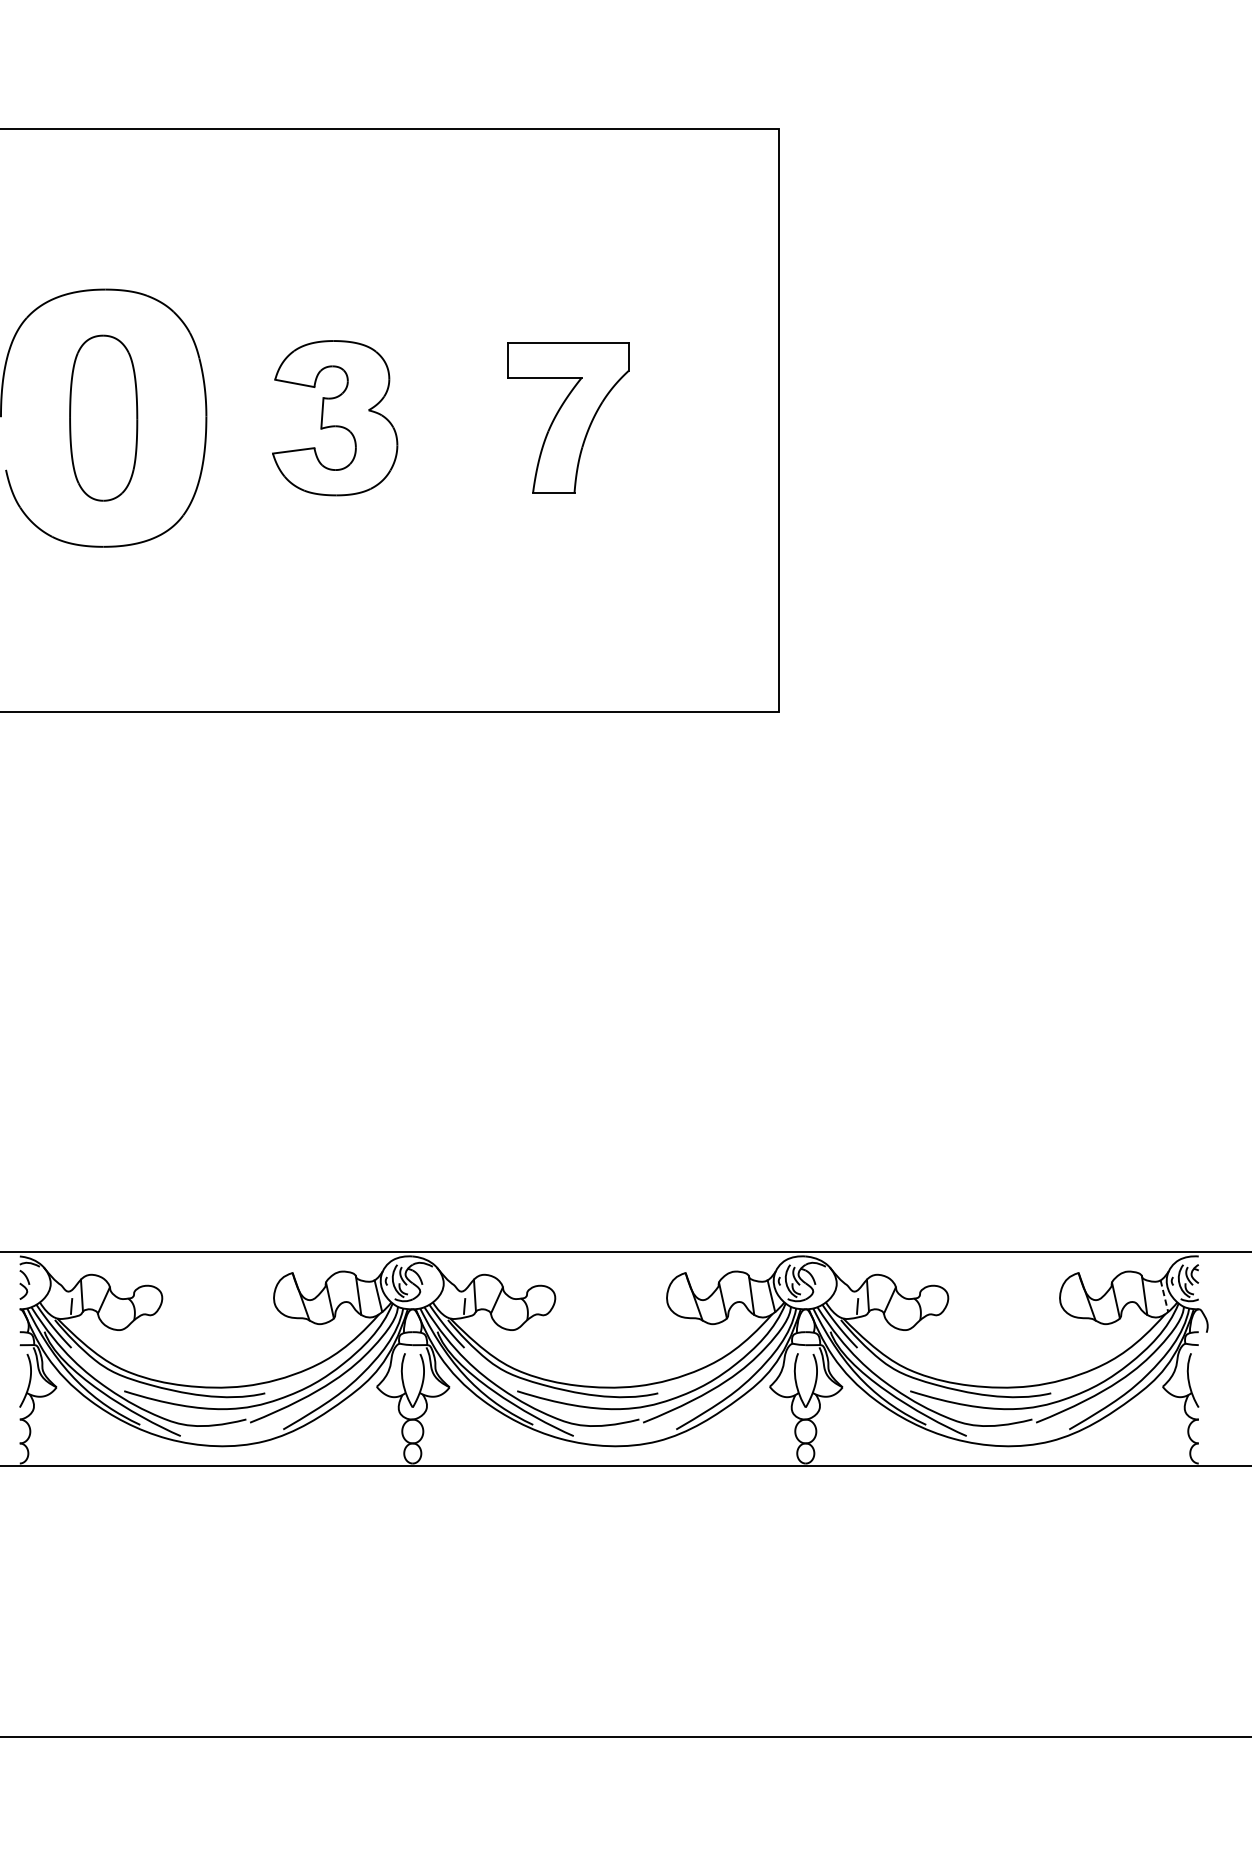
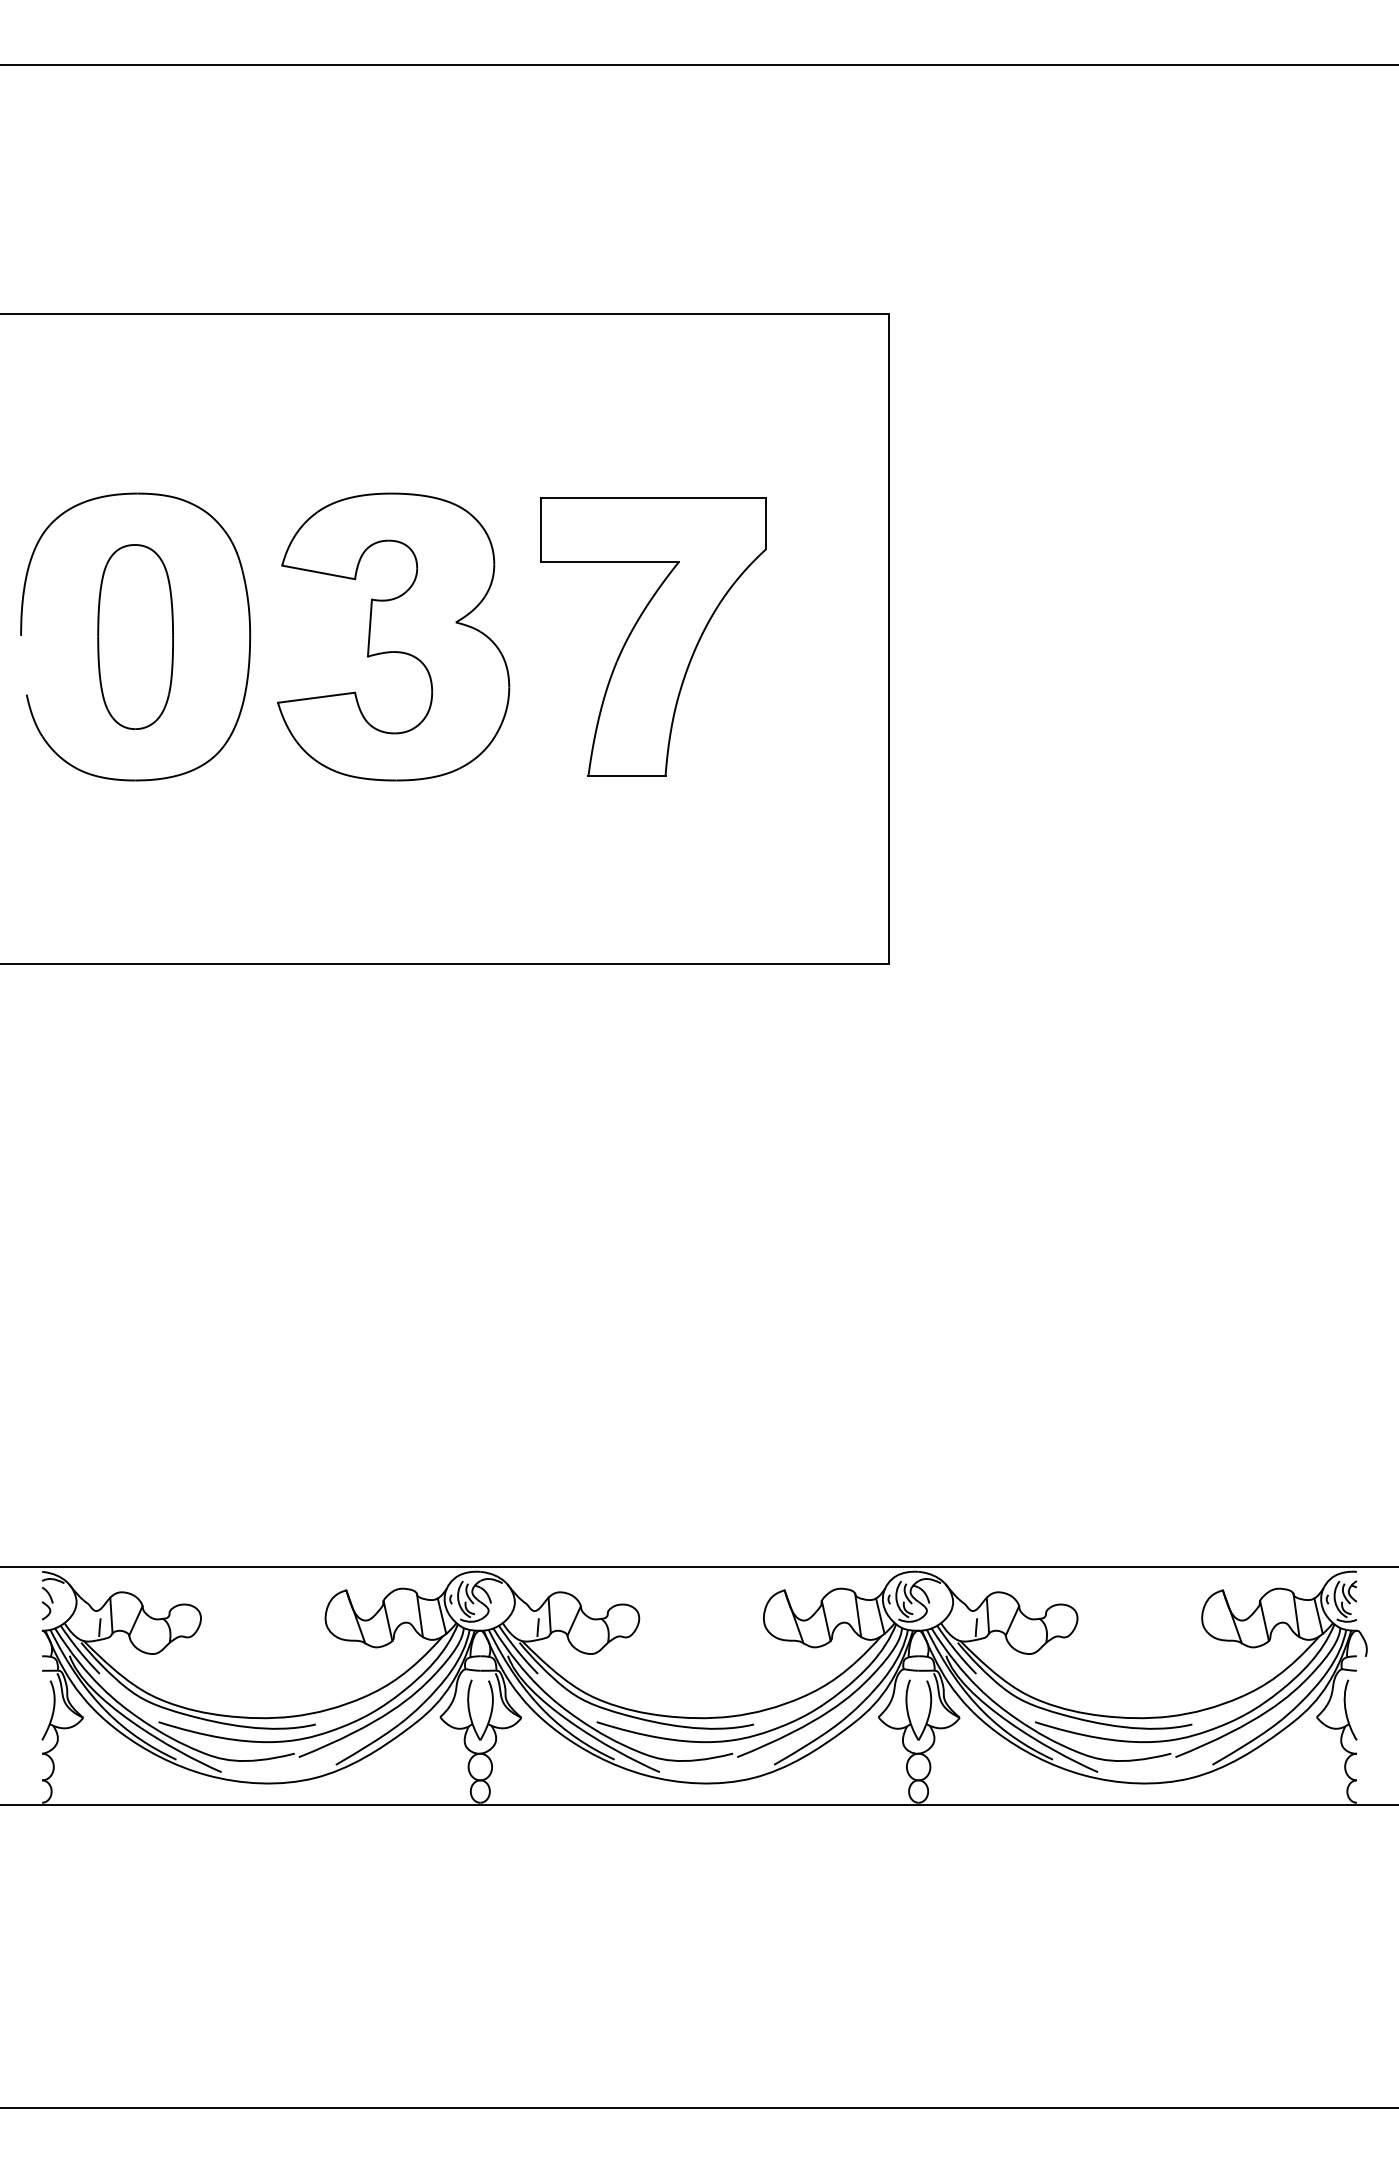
part: (334, 417) -> (393, 636), size x1.67
part: (568, 417) -> (653, 636), size x1.67
line: (1164, 1296) -> (1318, 1616), dashed -> solid

